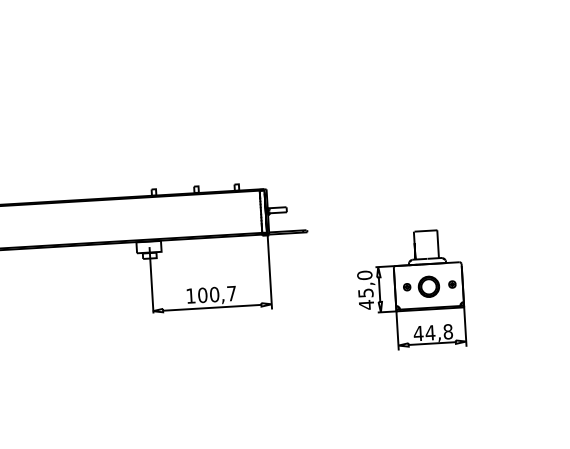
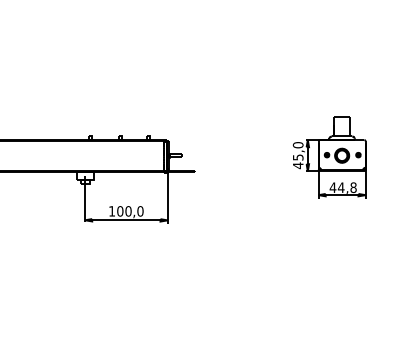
part: (410, 290) -> (329, 157), moved
text: (231, 293) -> (140, 211), ,7 -> ,0

